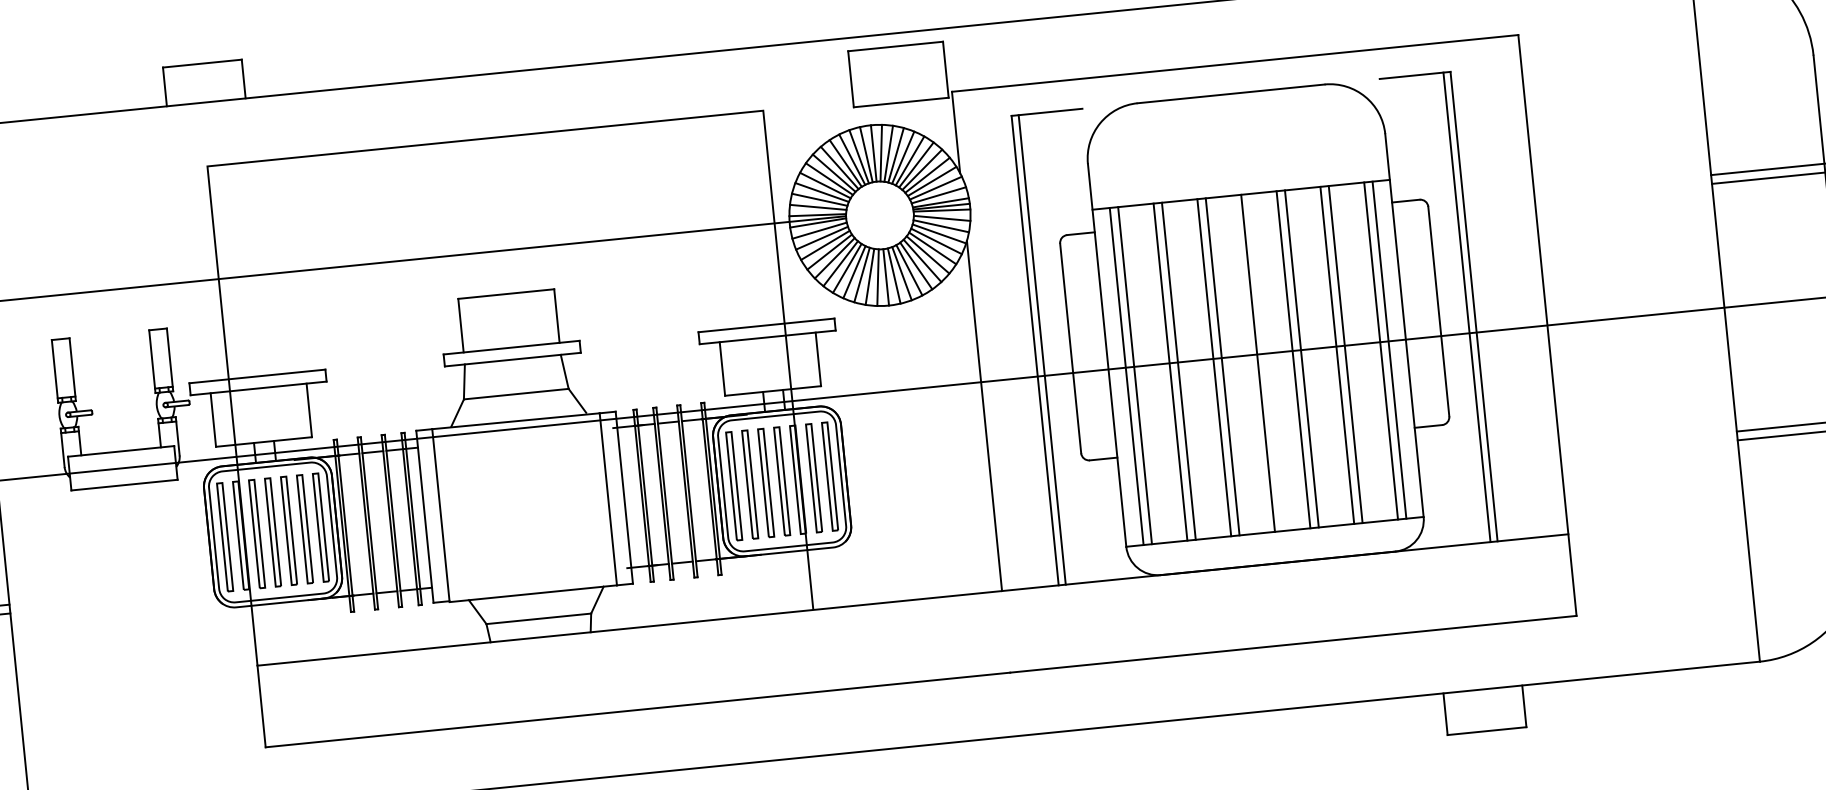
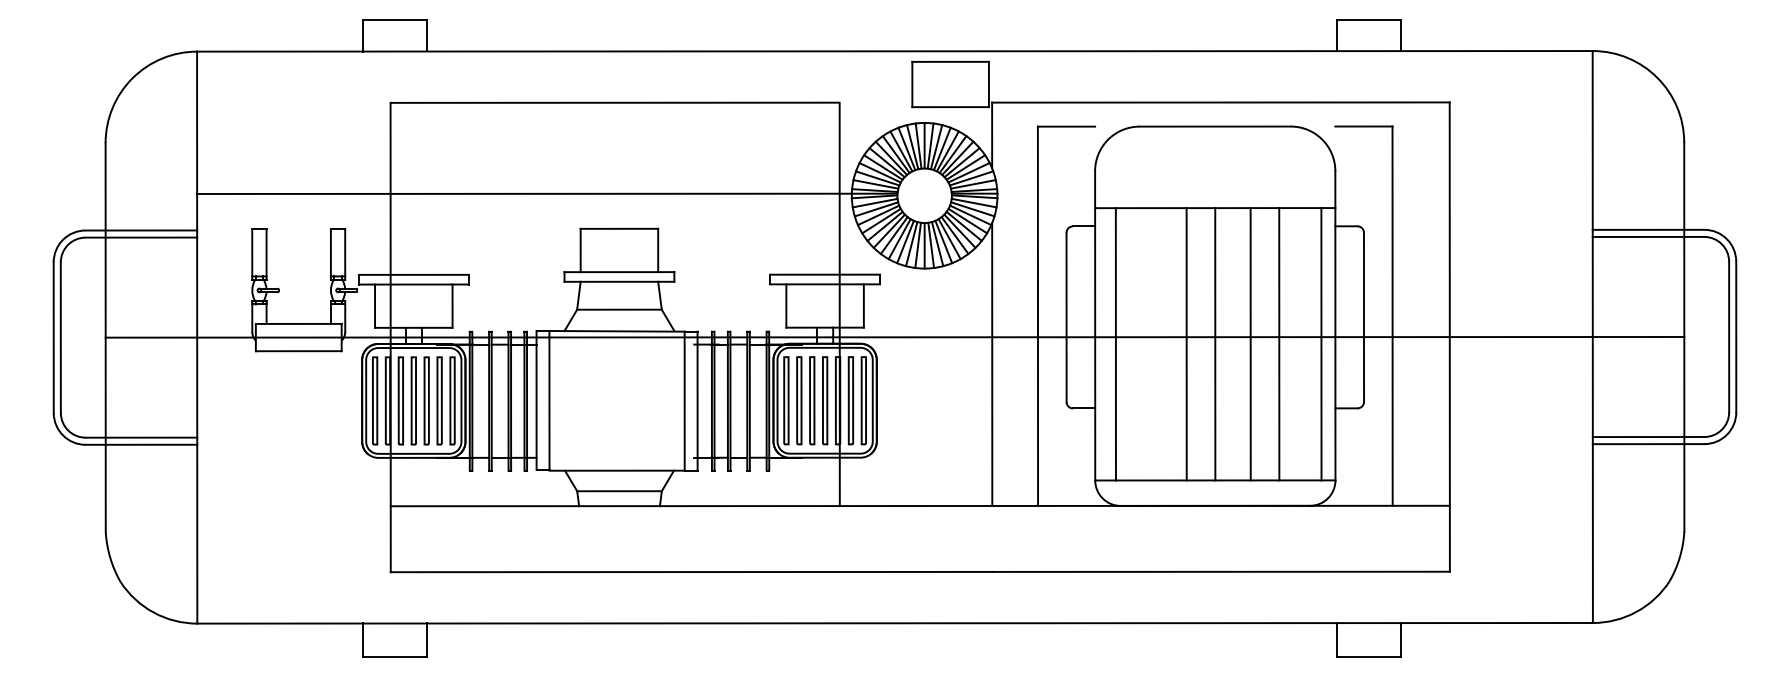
line: (1466, 306) -> (1386, 315), removed
line: (1041, 348) -> (1043, 315), removed
line: (1380, 351) -> (1314, 344), removed
line: (1346, 354) -> (1286, 344), removed
line: (1293, 360) -> (1243, 344), removed
line: (1213, 368) -> (1179, 344), removed
line: (1179, 371) -> (1151, 344), removed
line: (1170, 372) -> (1144, 344), removed
line: (1127, 376) -> (1109, 344), removed

